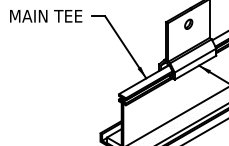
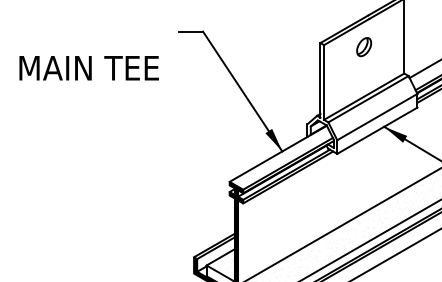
text: (46, 16) -> (89, 68), moved

